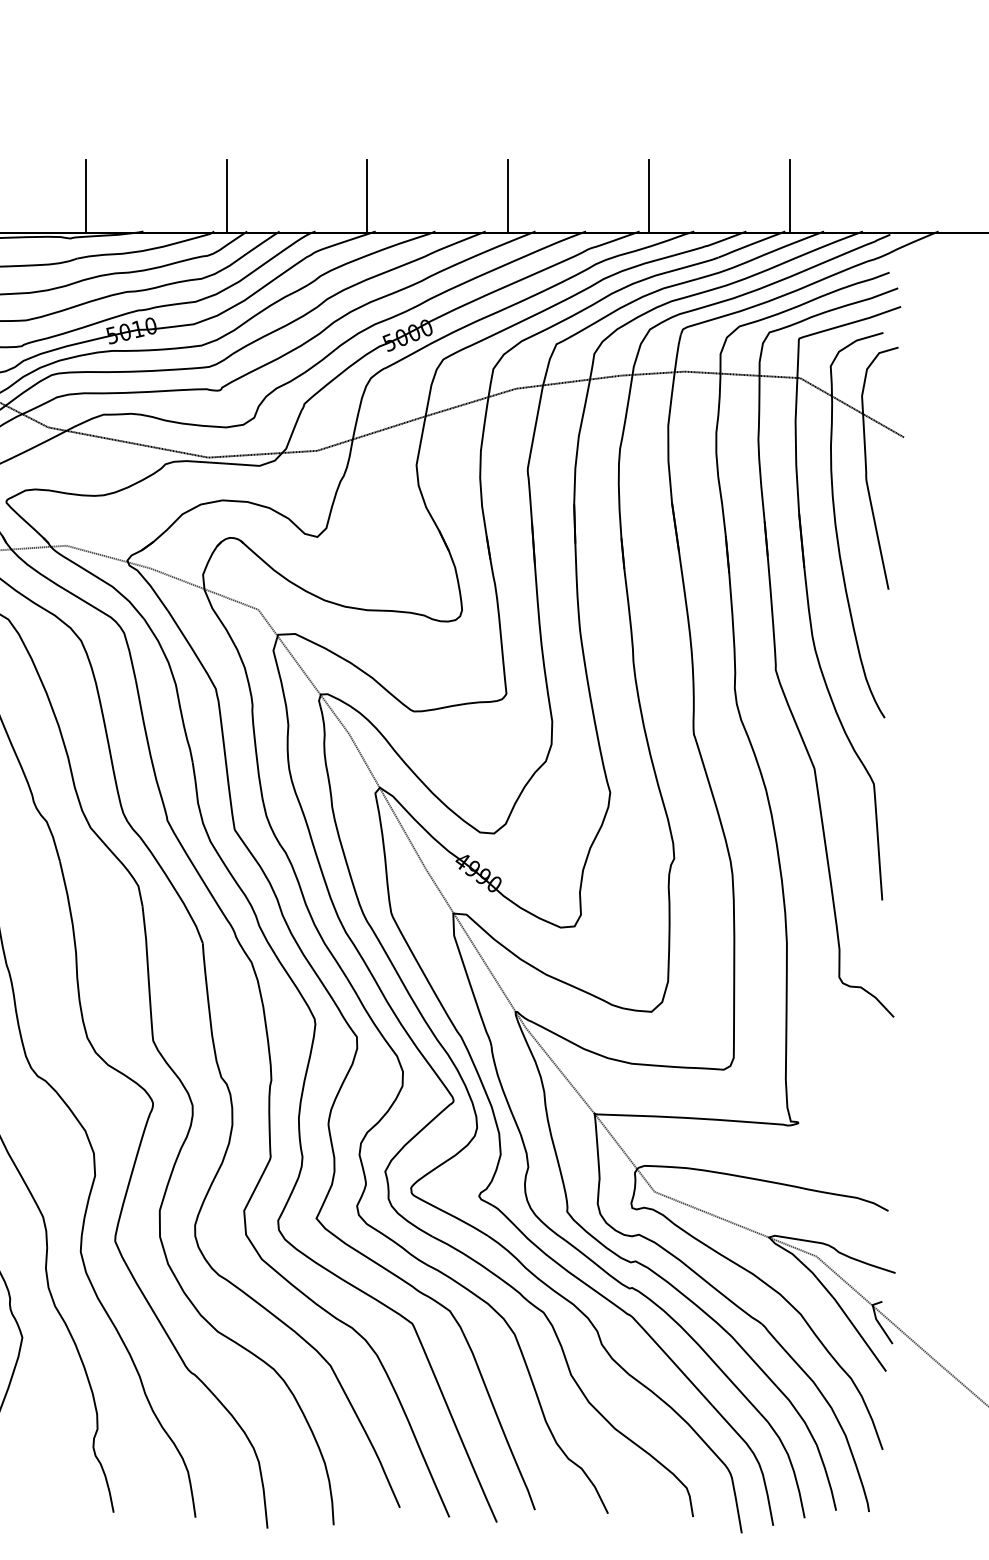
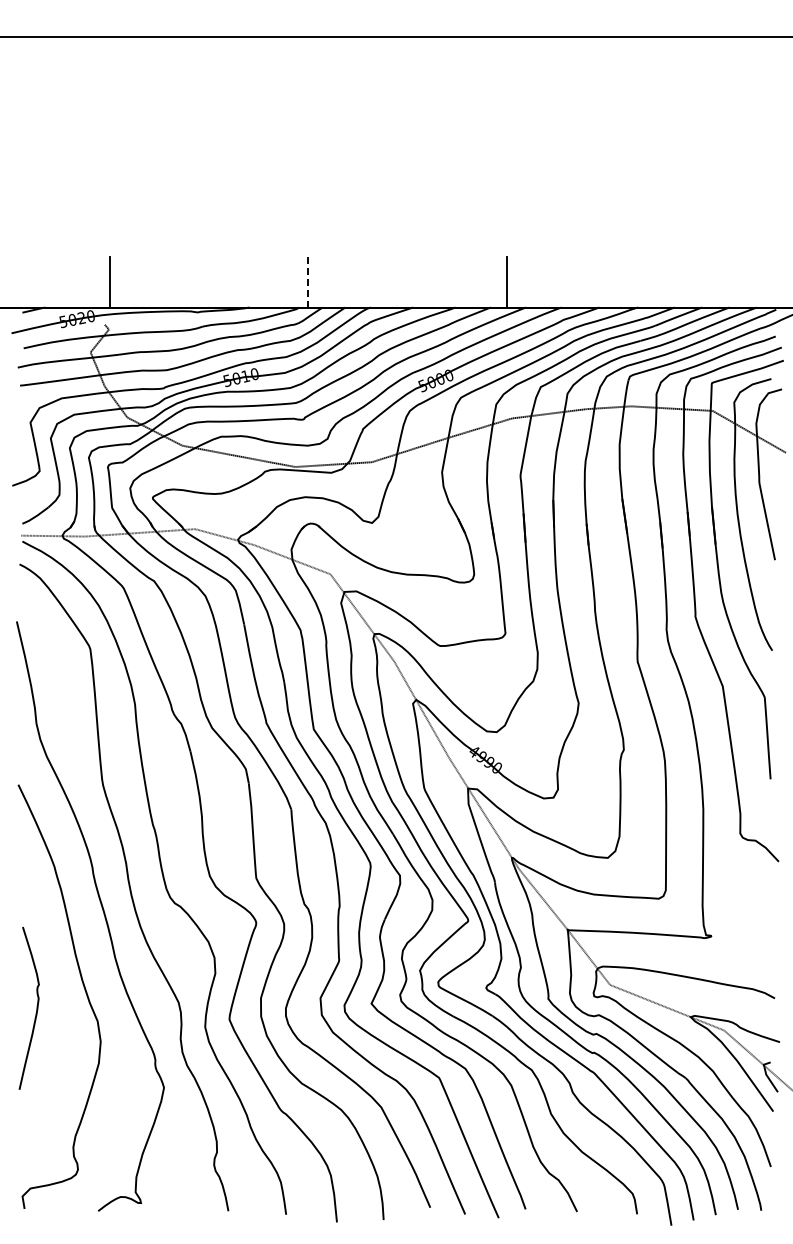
line: (85, 196) -> (208, 282), removed
line: (227, 196) -> (308, 282), solid -> dashed
line: (367, 196) -> (407, 282), removed
line: (648, 196) -> (605, 282), removed
line: (789, 196) -> (705, 282), removed

